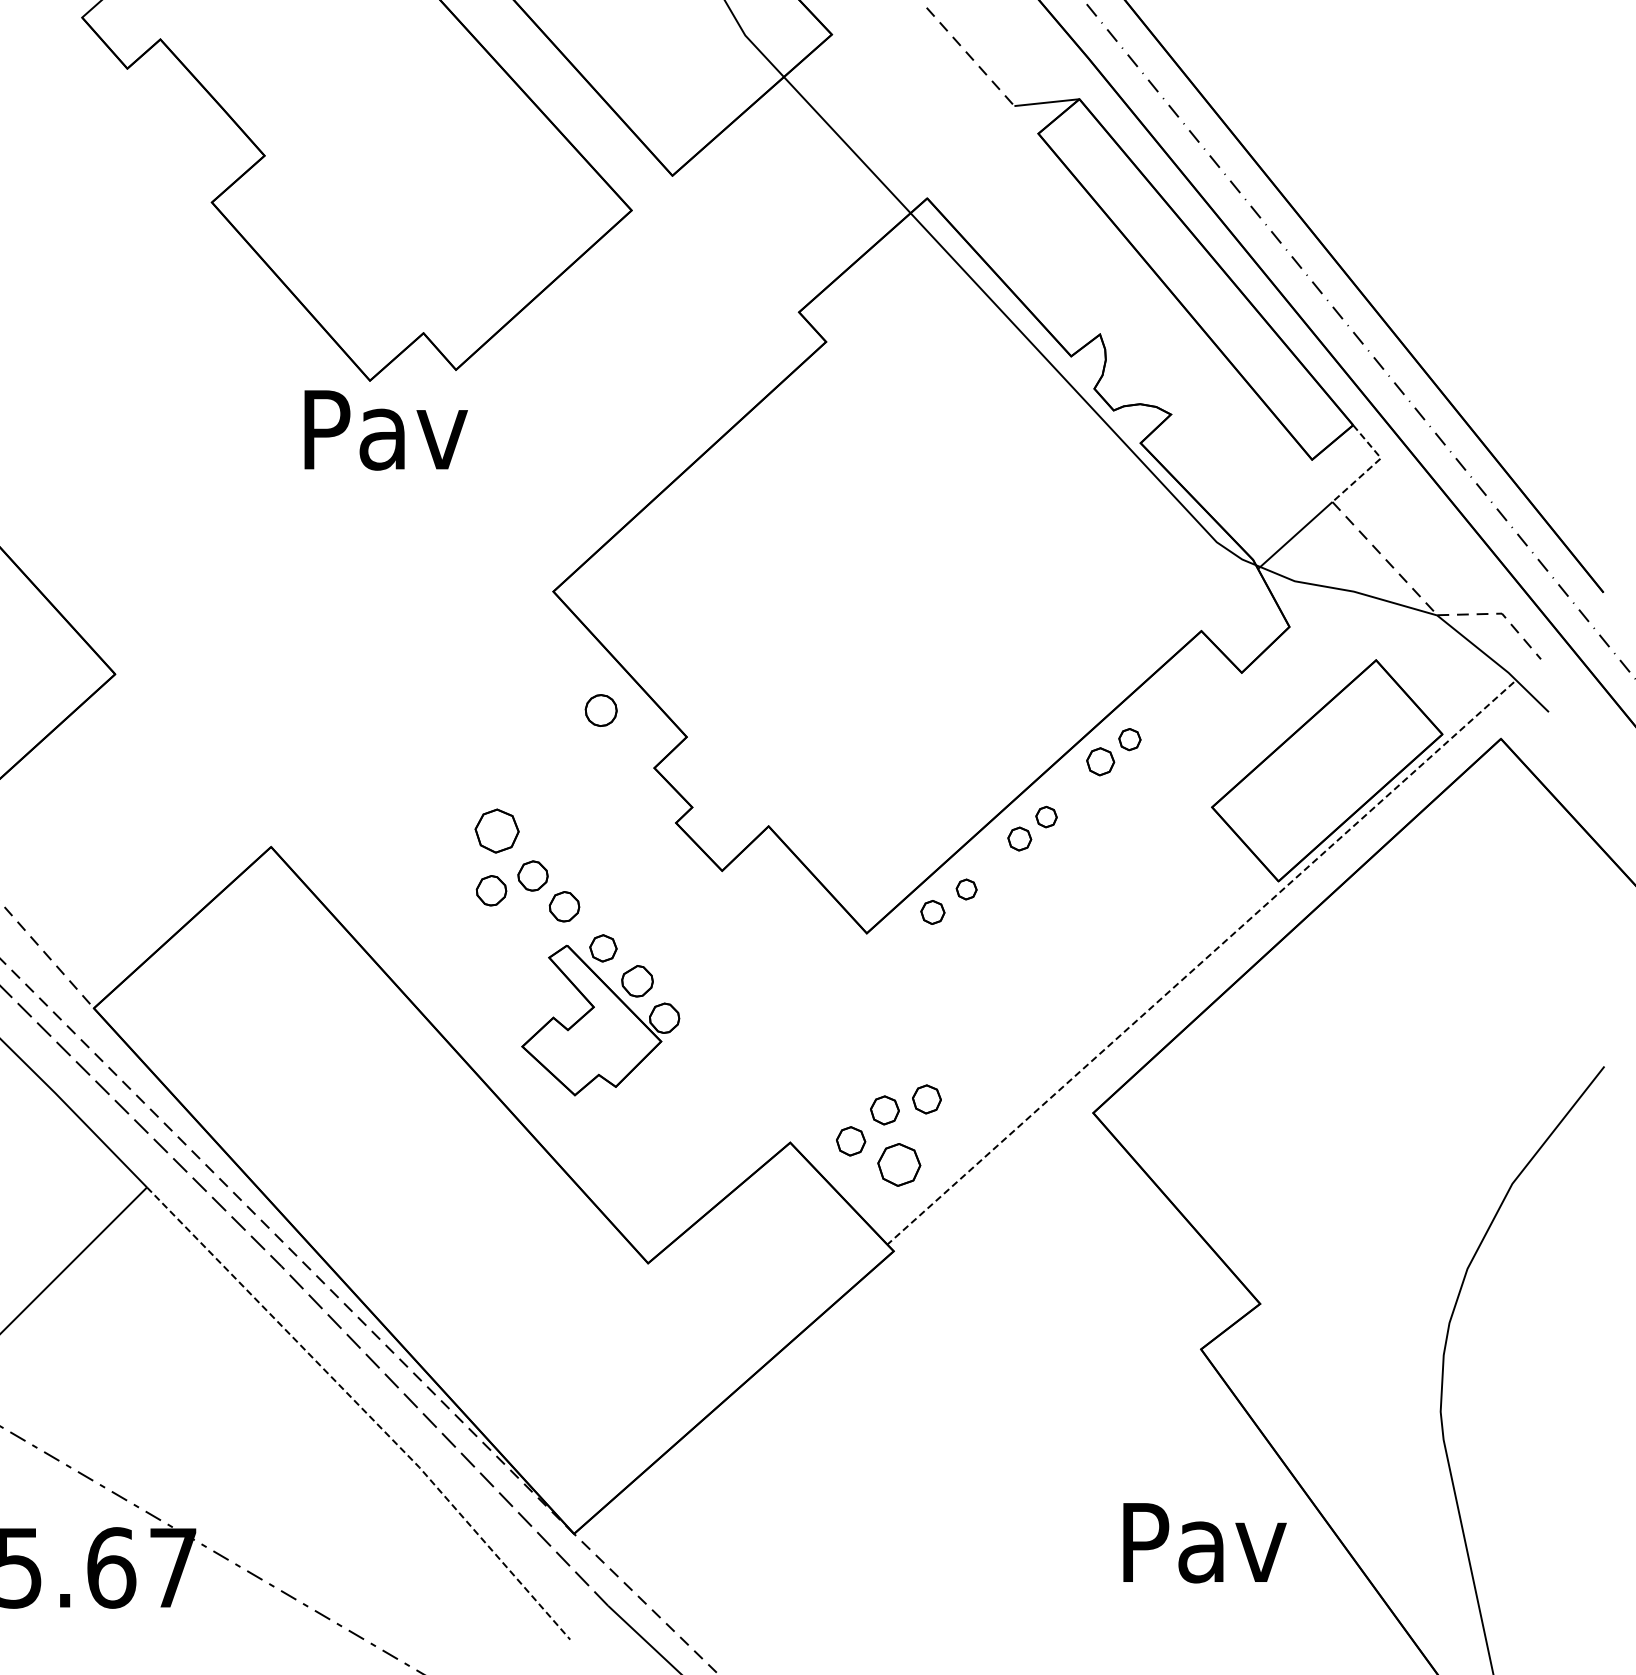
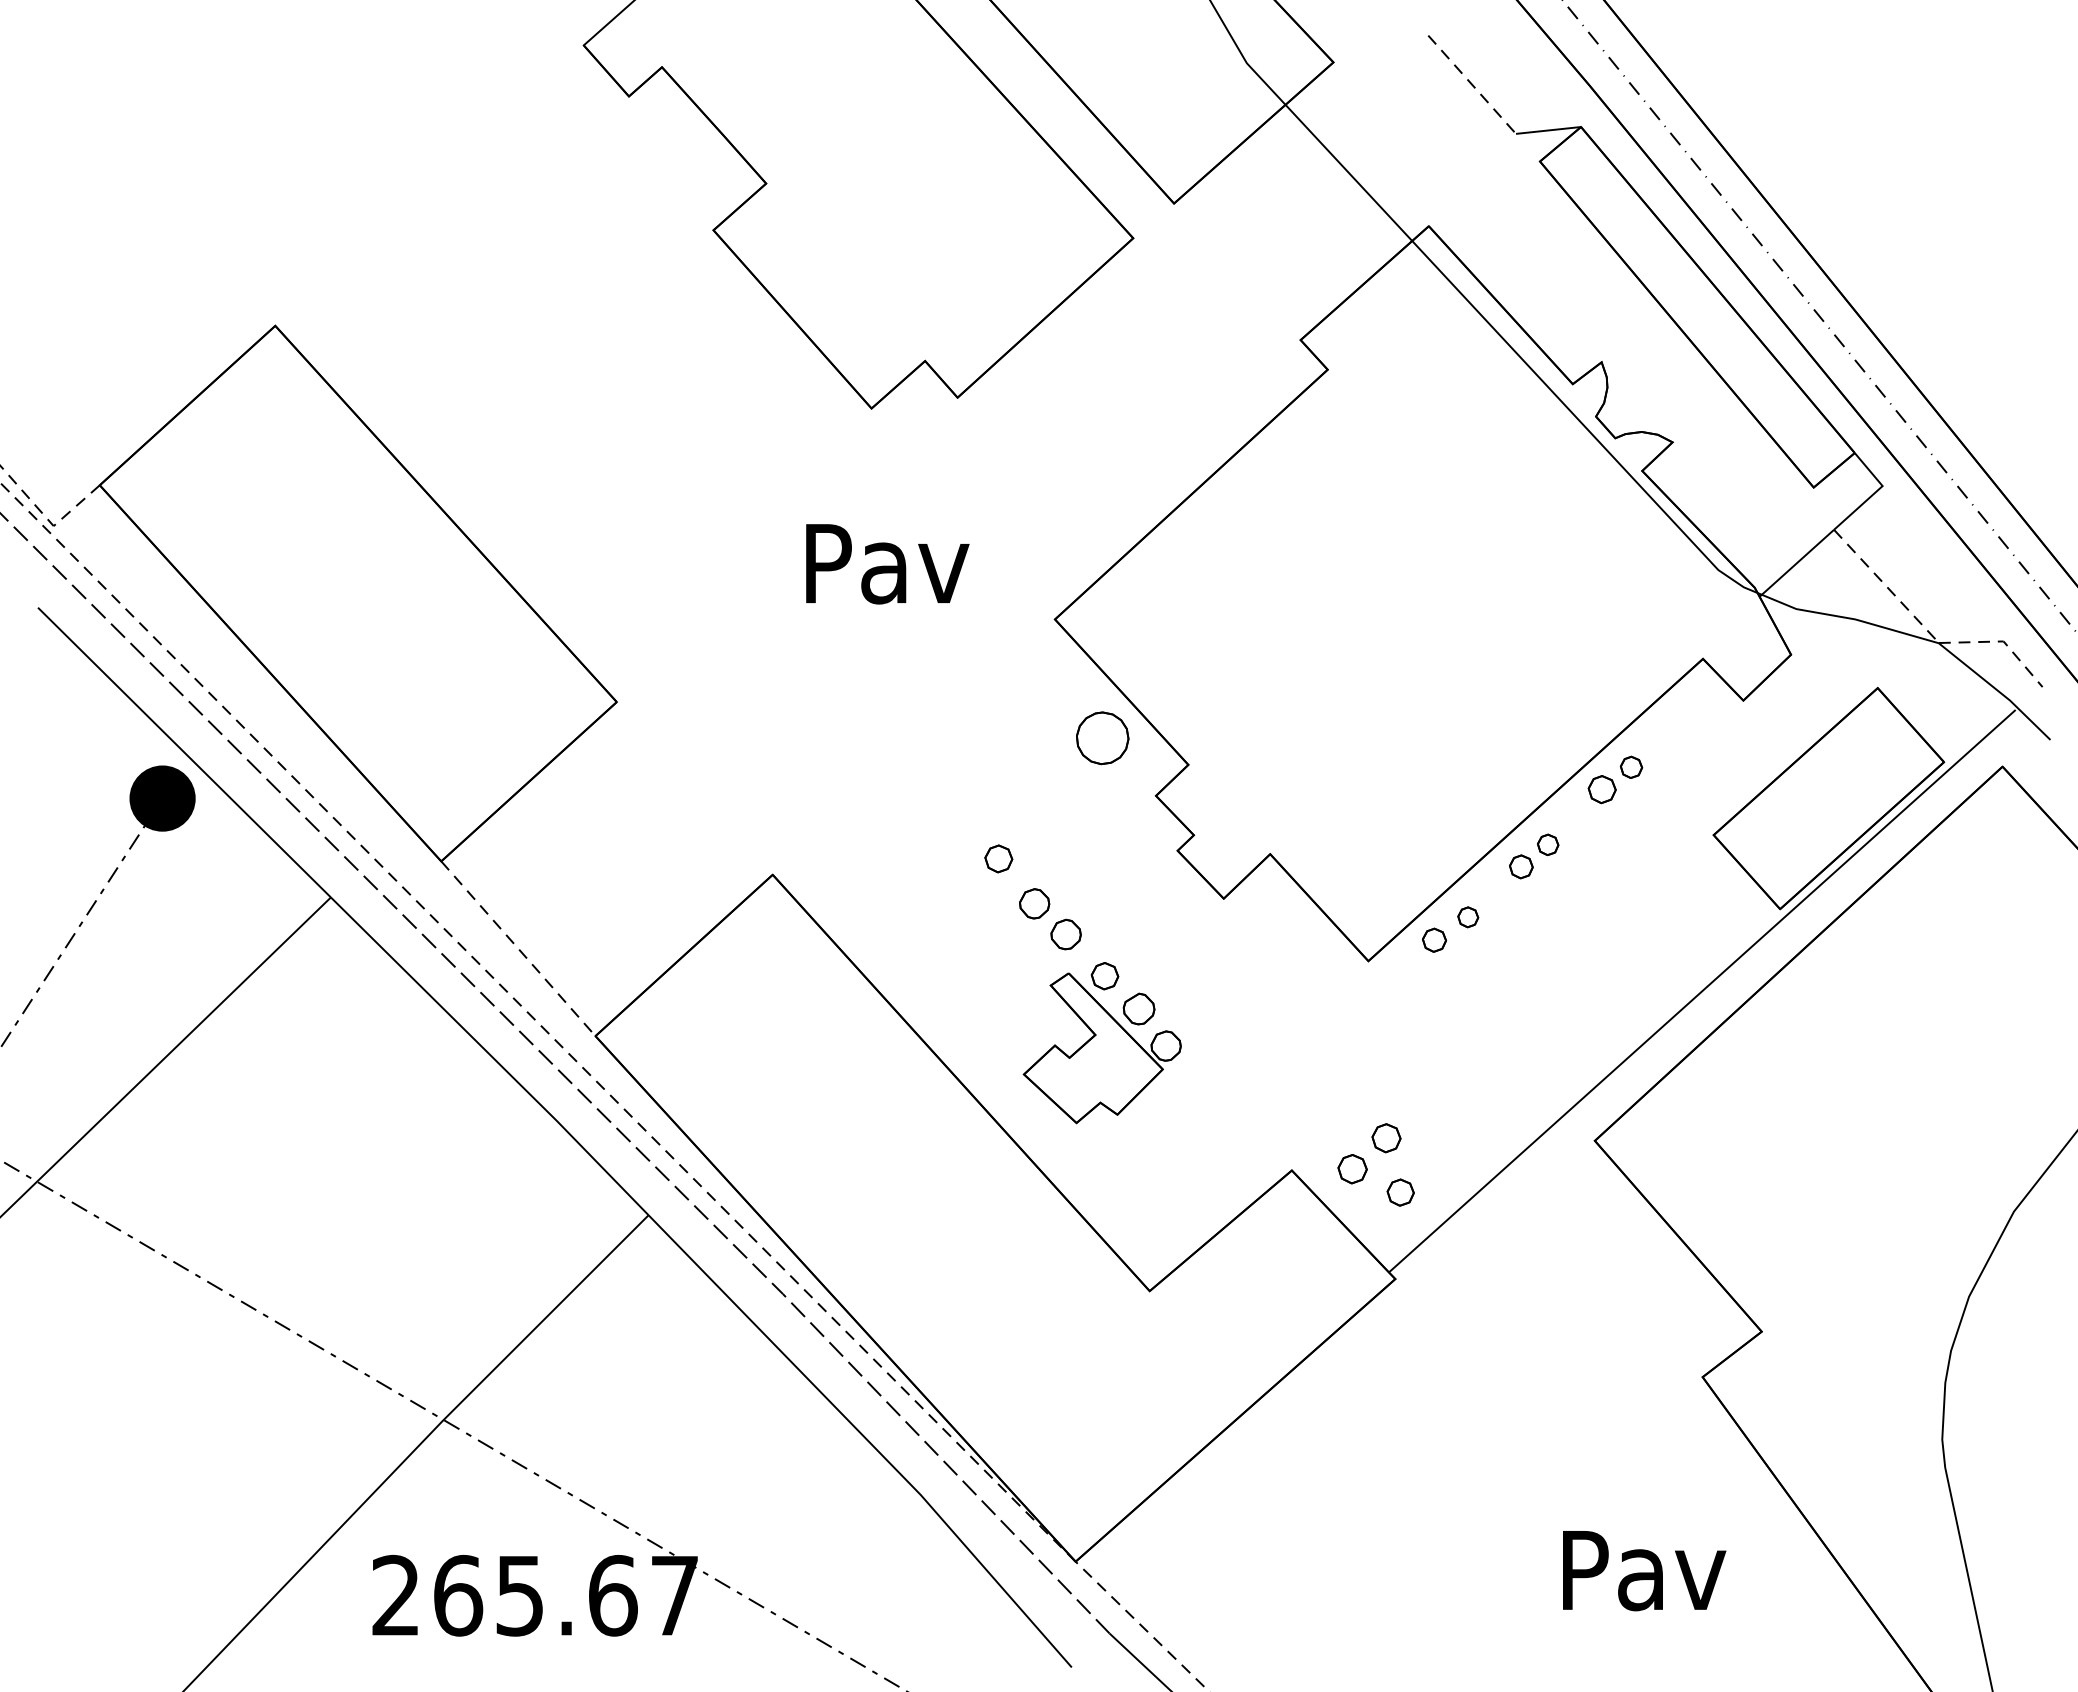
text: (385, 430) -> (887, 564), moved
line: (1372, 465) -> (1874, 493), dashed -> solid
part: (600, 710) -> (1102, 738), size x1.67
part: (496, 830) -> (998, 858), size x0.62
part: (490, 890) -> (992, 918), removed
line: (1199, 963) -> (1701, 991), dashed -> solid
part: (926, 1099) -> (1428, 1127), removed
part: (898, 1164) -> (1400, 1192), size x0.62
line: (363, 1409) -> (865, 1437), dashed -> solid
text: (1204, 1543) -> (1644, 1571), moved

